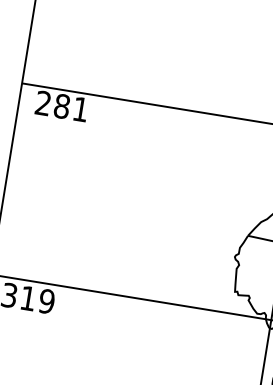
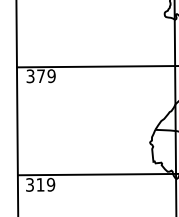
text: (60, 106) -> (40, 76), 281 -> 379

